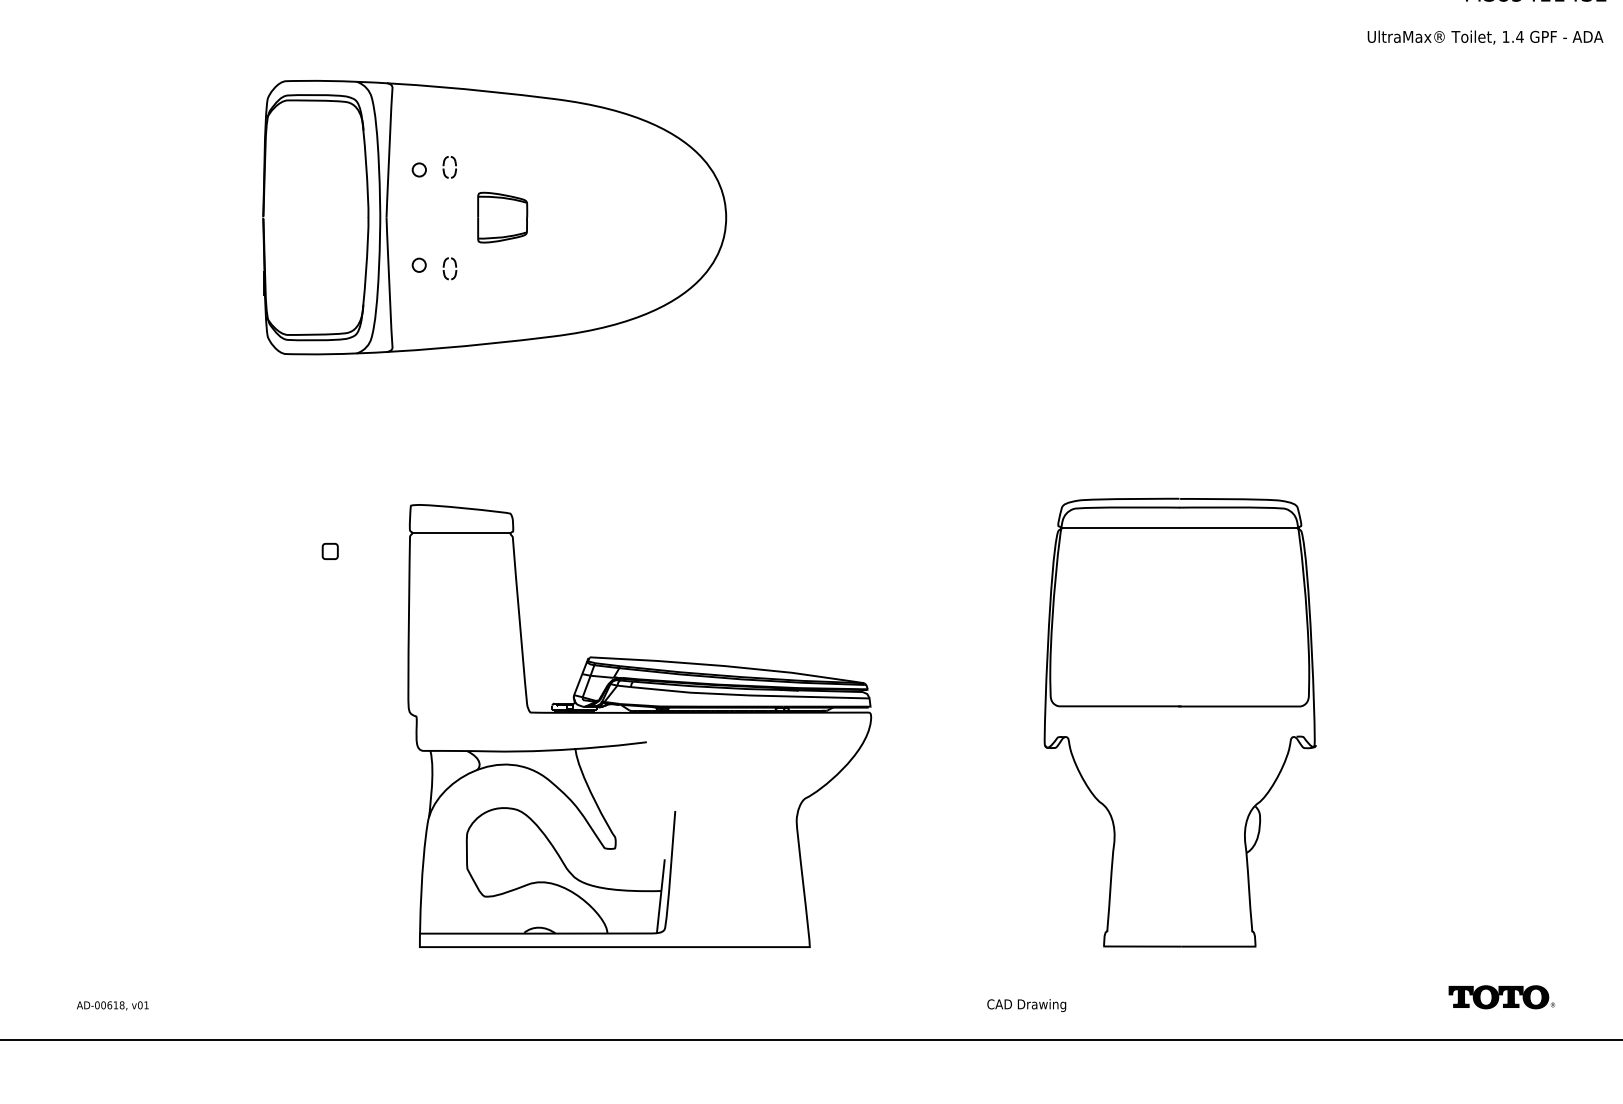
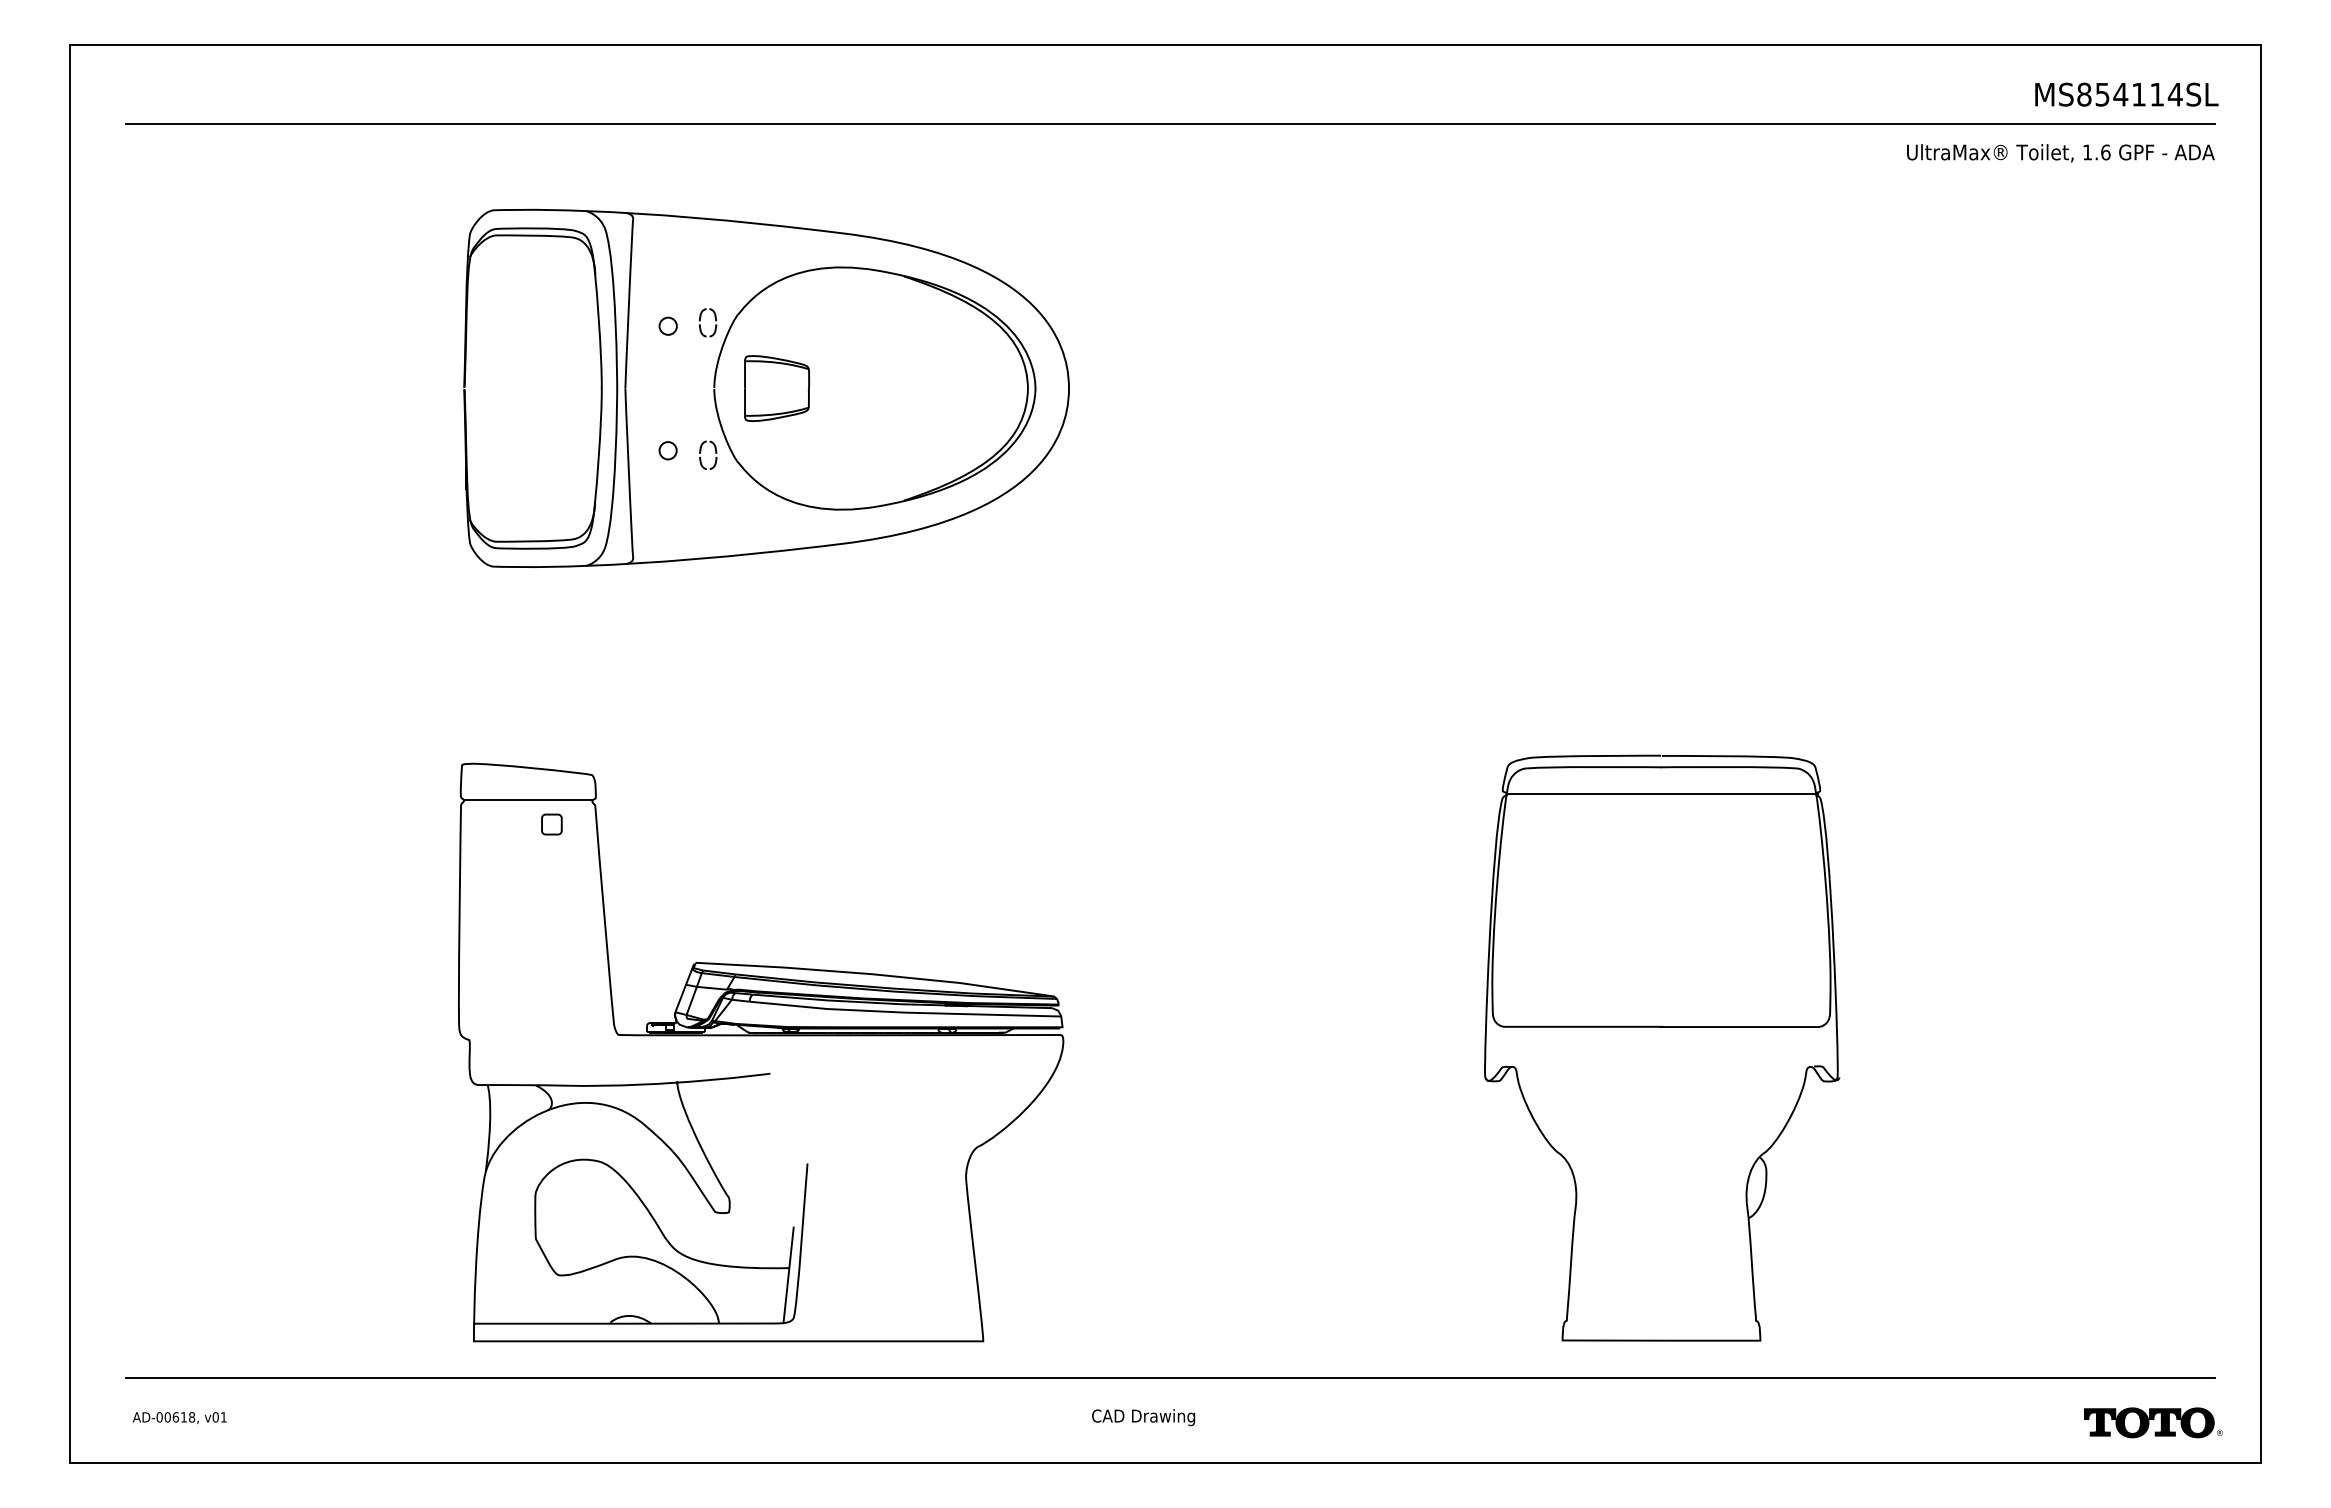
line: (803, 14) -> (1170, 123), added
text: (1519, 36) -> (2105, 152), 1.4 -> 1.6
part: (577, 217) -> (874, 388), added
part: (640, 725) -> (761, 1052), moved
line: (803, 974) -> (1170, 1377), added
part: (1502, 997) -> (2153, 1422), moved
text: (1026, 1005) -> (1143, 1417), moved
text: (112, 1006) -> (179, 1418), moved

